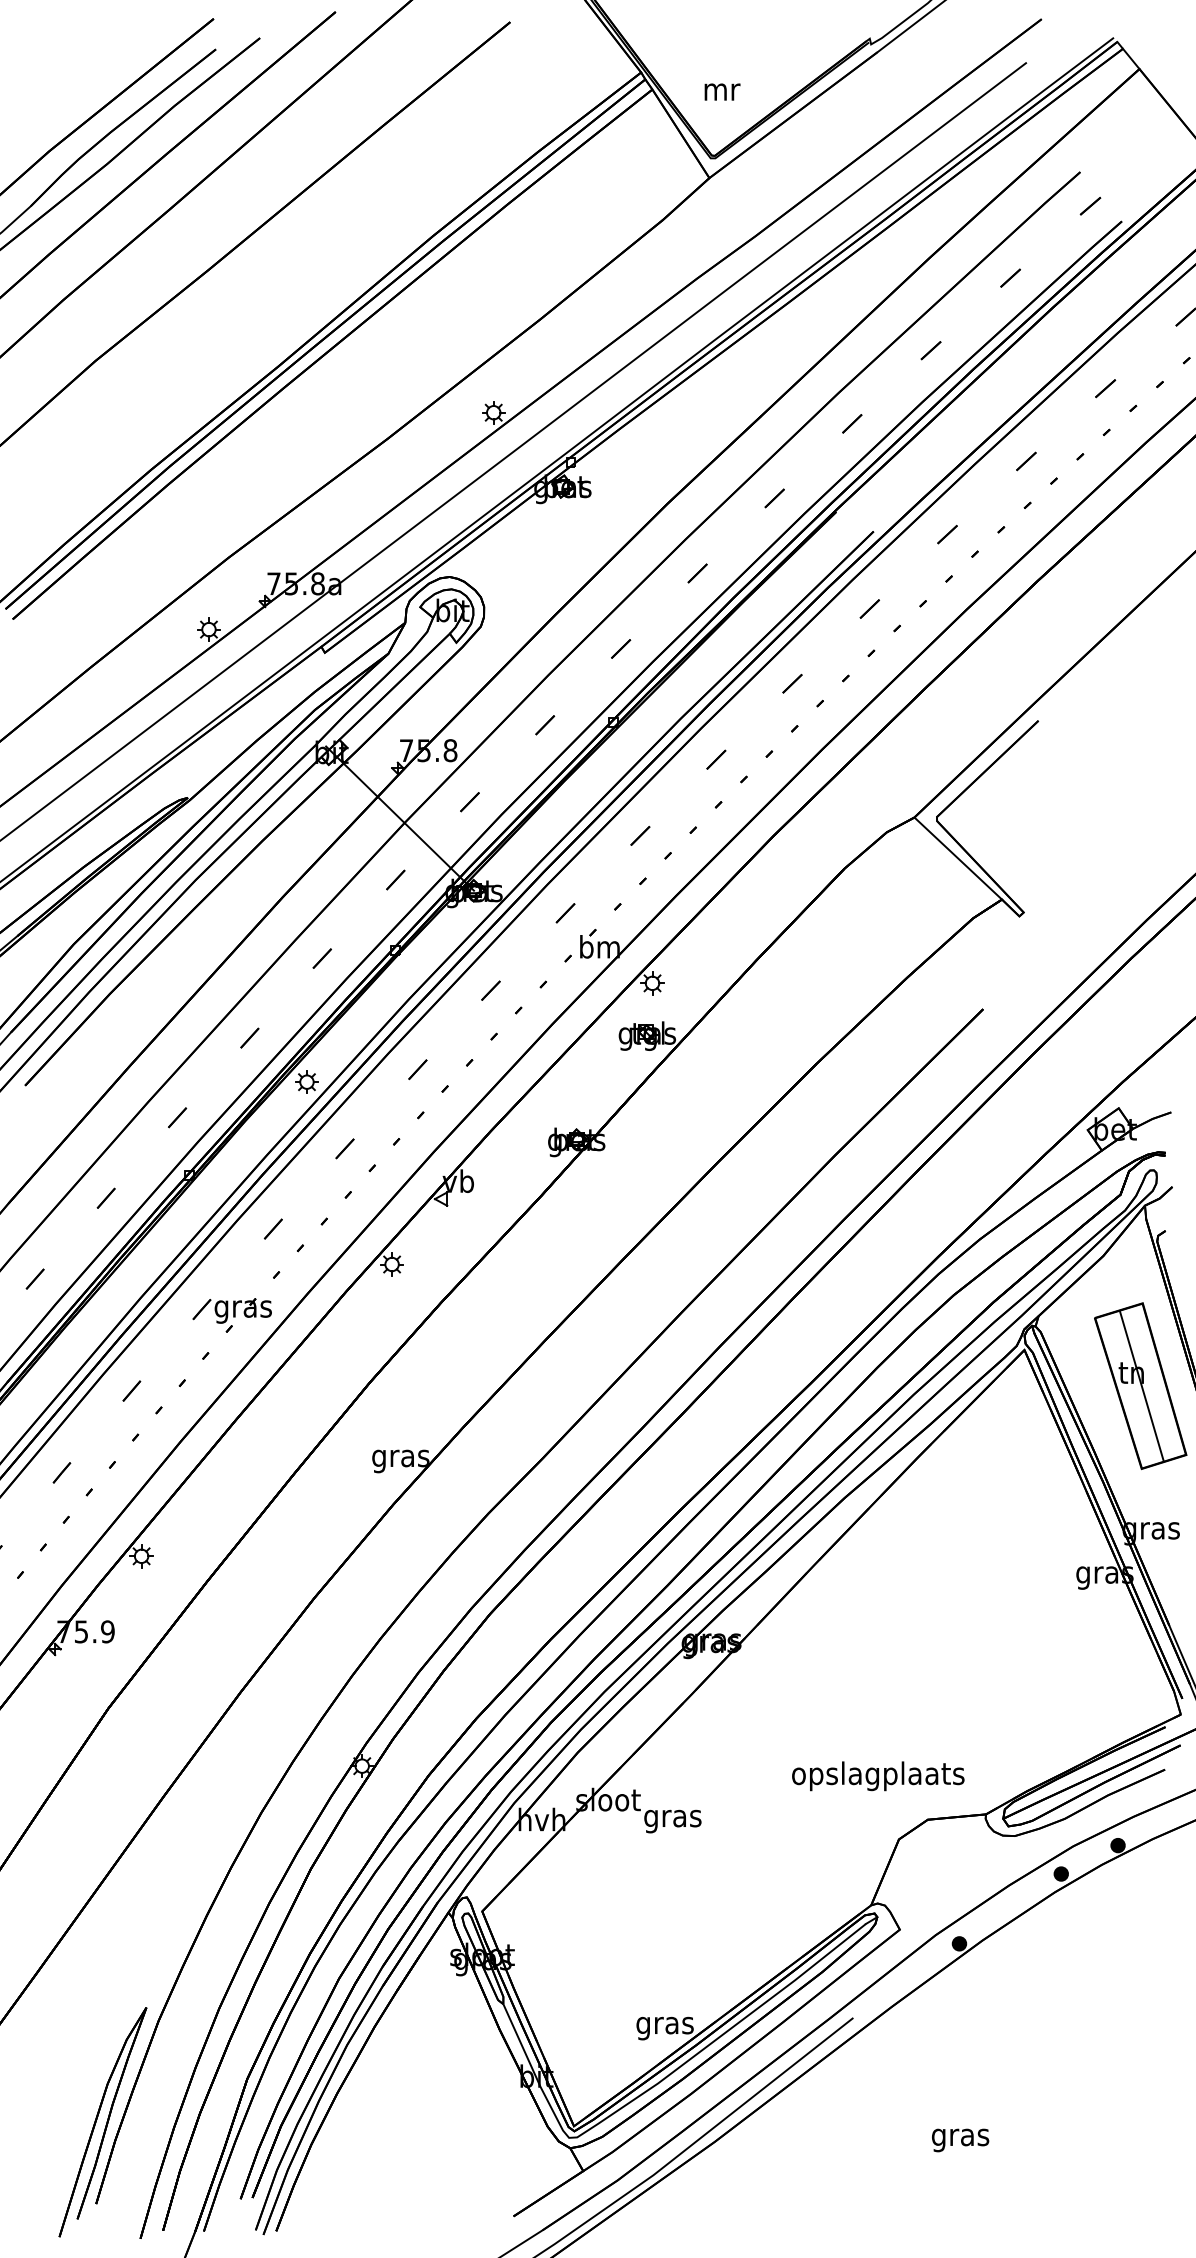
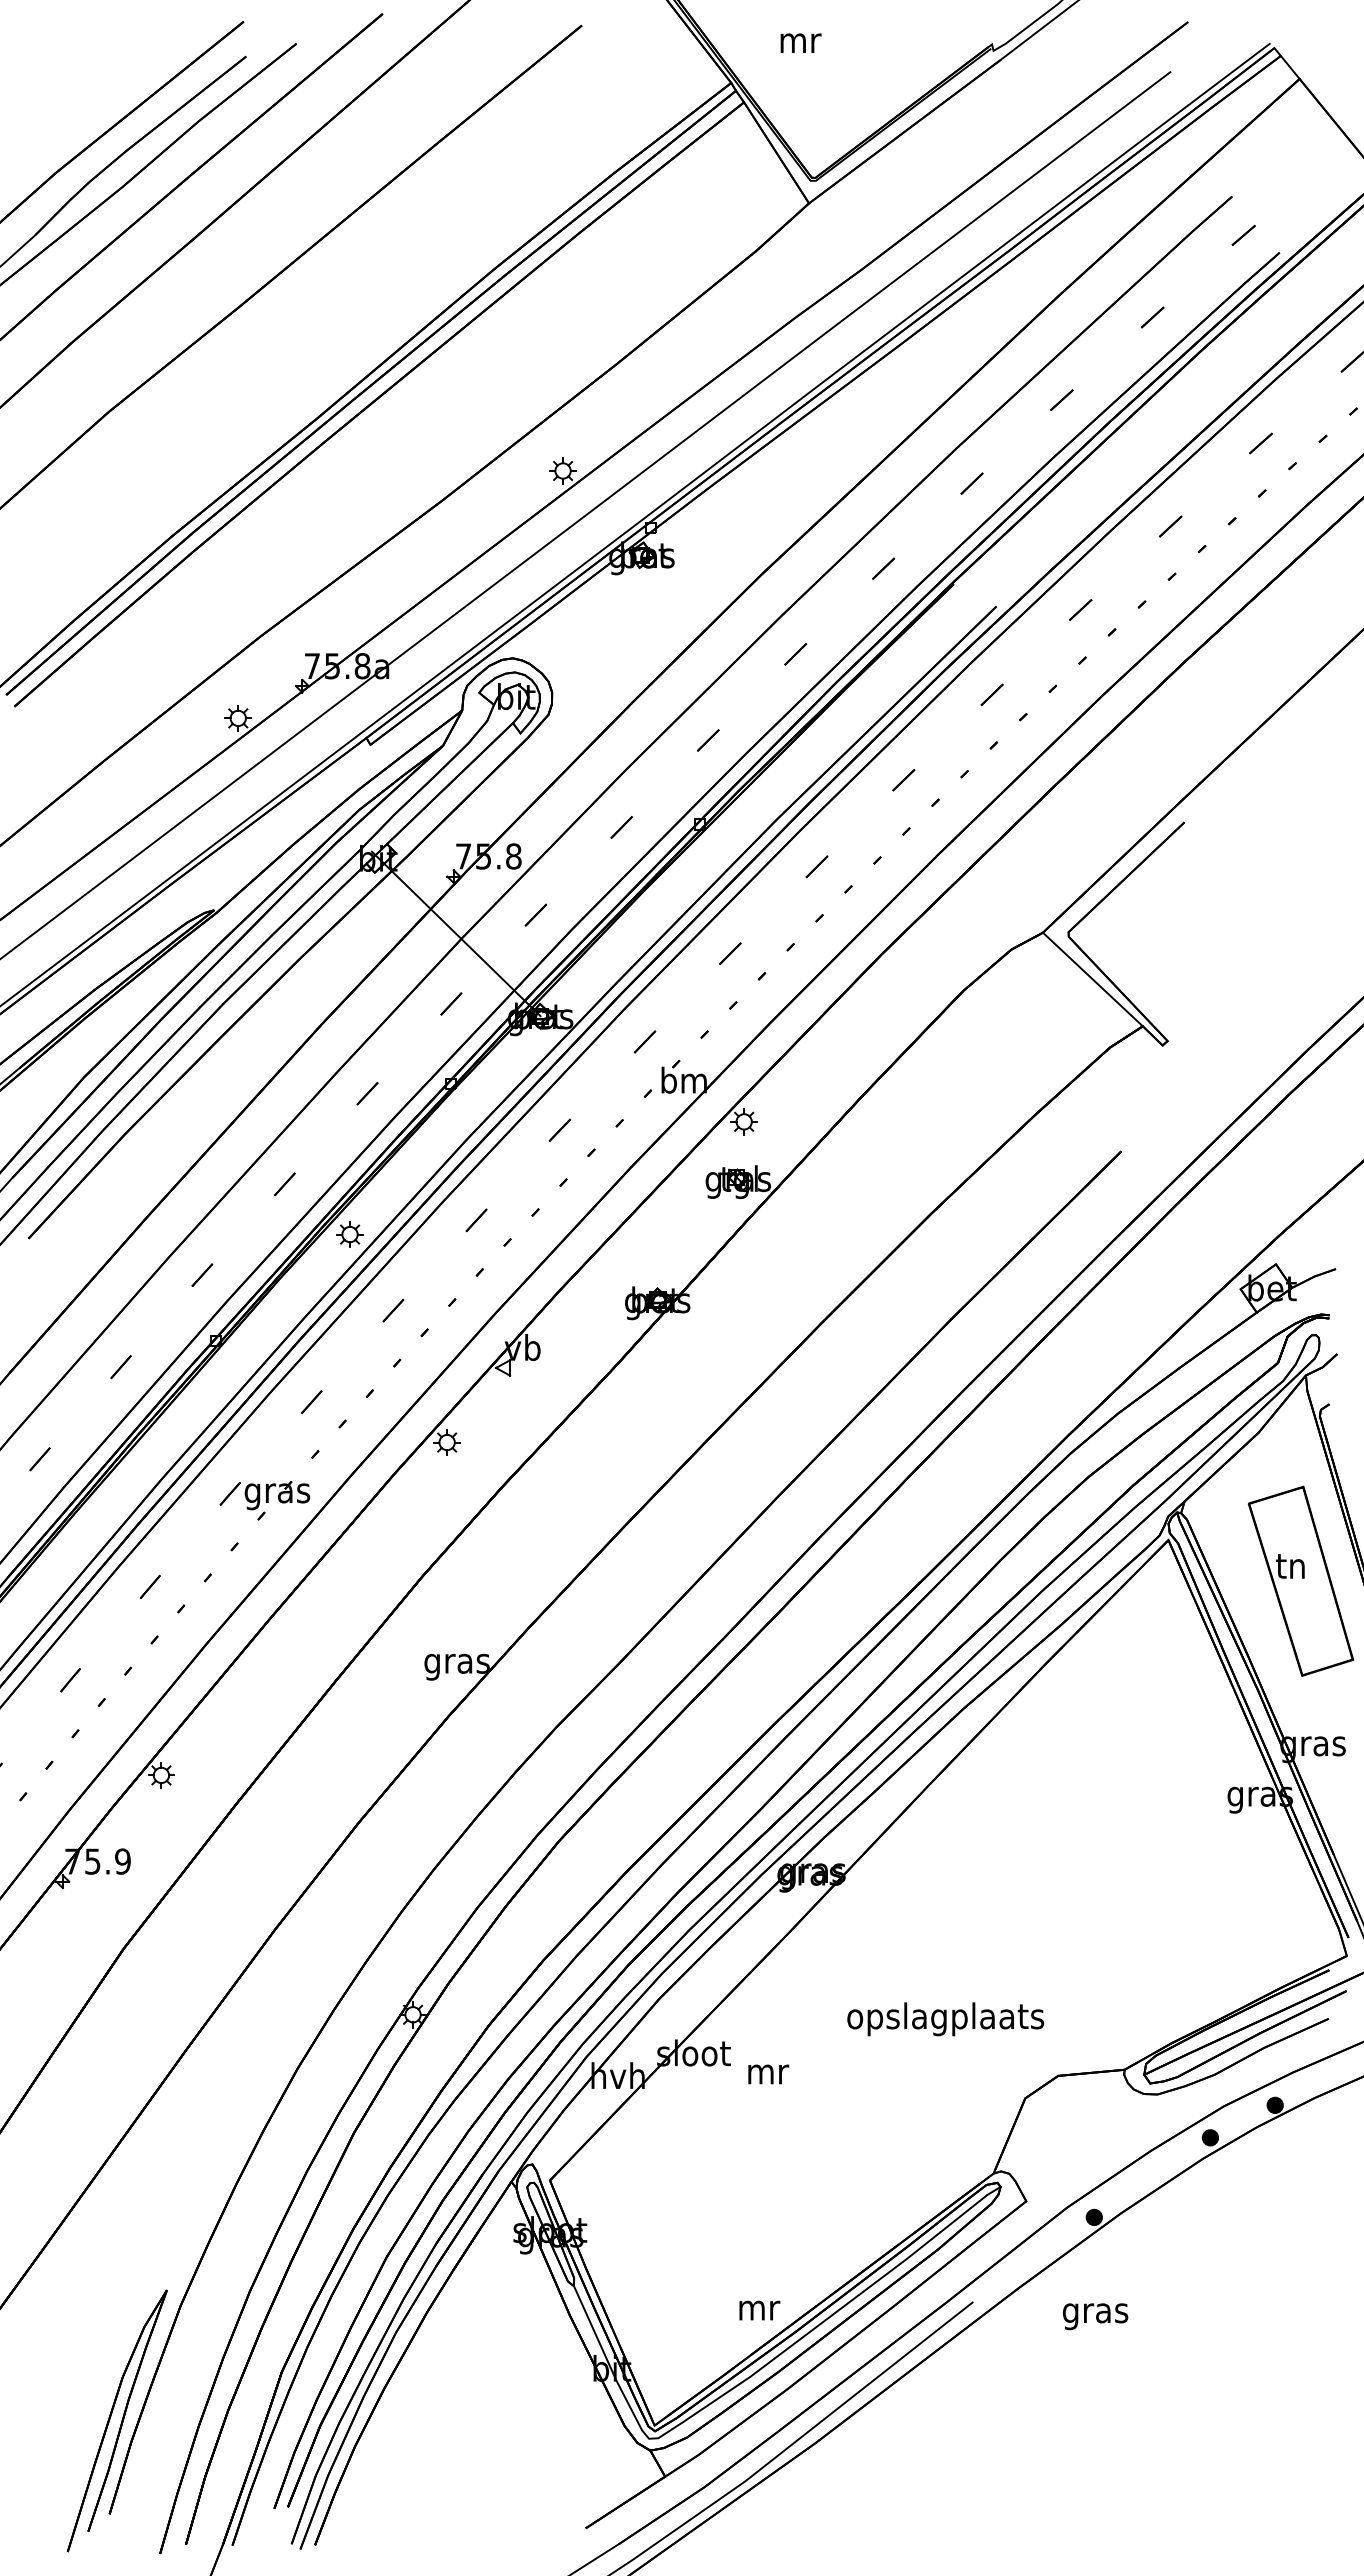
text: (722, 91) -> (800, 42), moved
line: (1141, 1386) -> (1302, 1581), removed
text: (878, 1776) -> (945, 2019), moved
text: (672, 1821) -> (767, 2077), gras -> mr
text: (665, 2028) -> (758, 2313), gras -> mr
text: (960, 2140) -> (1095, 2316), moved

